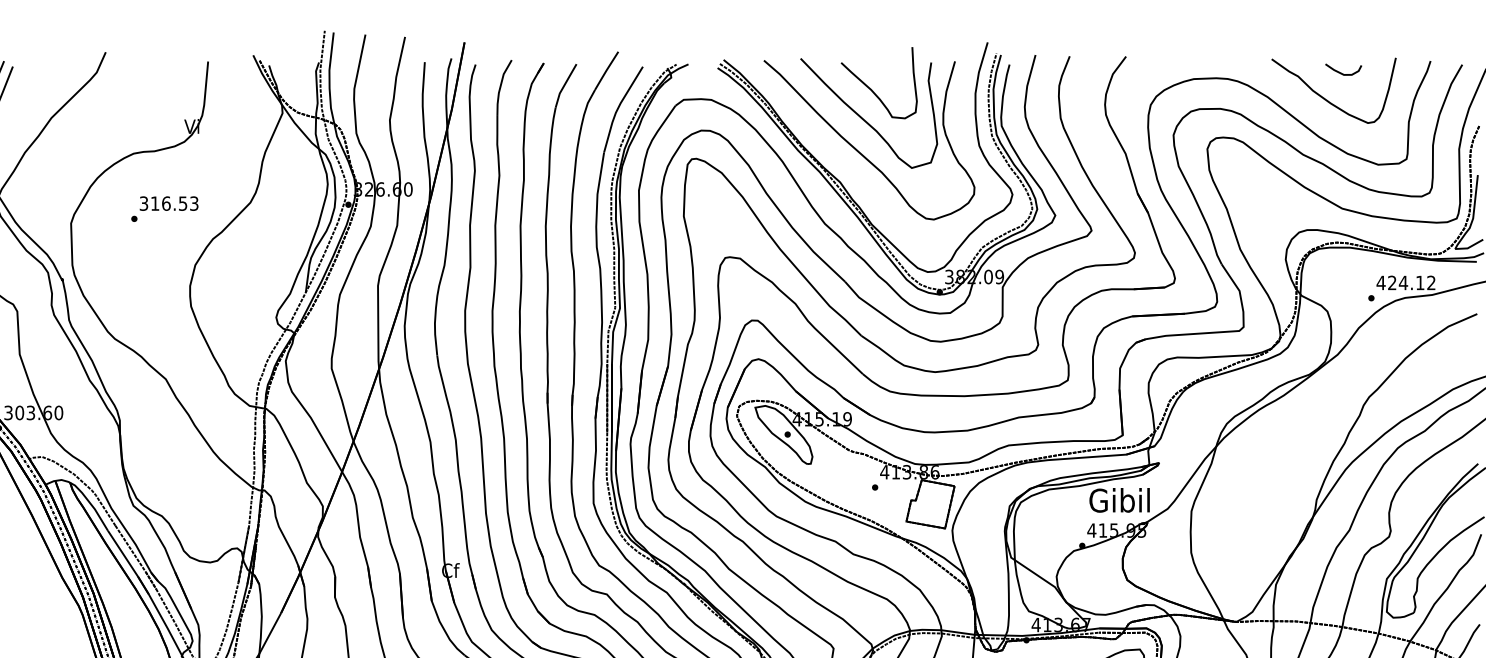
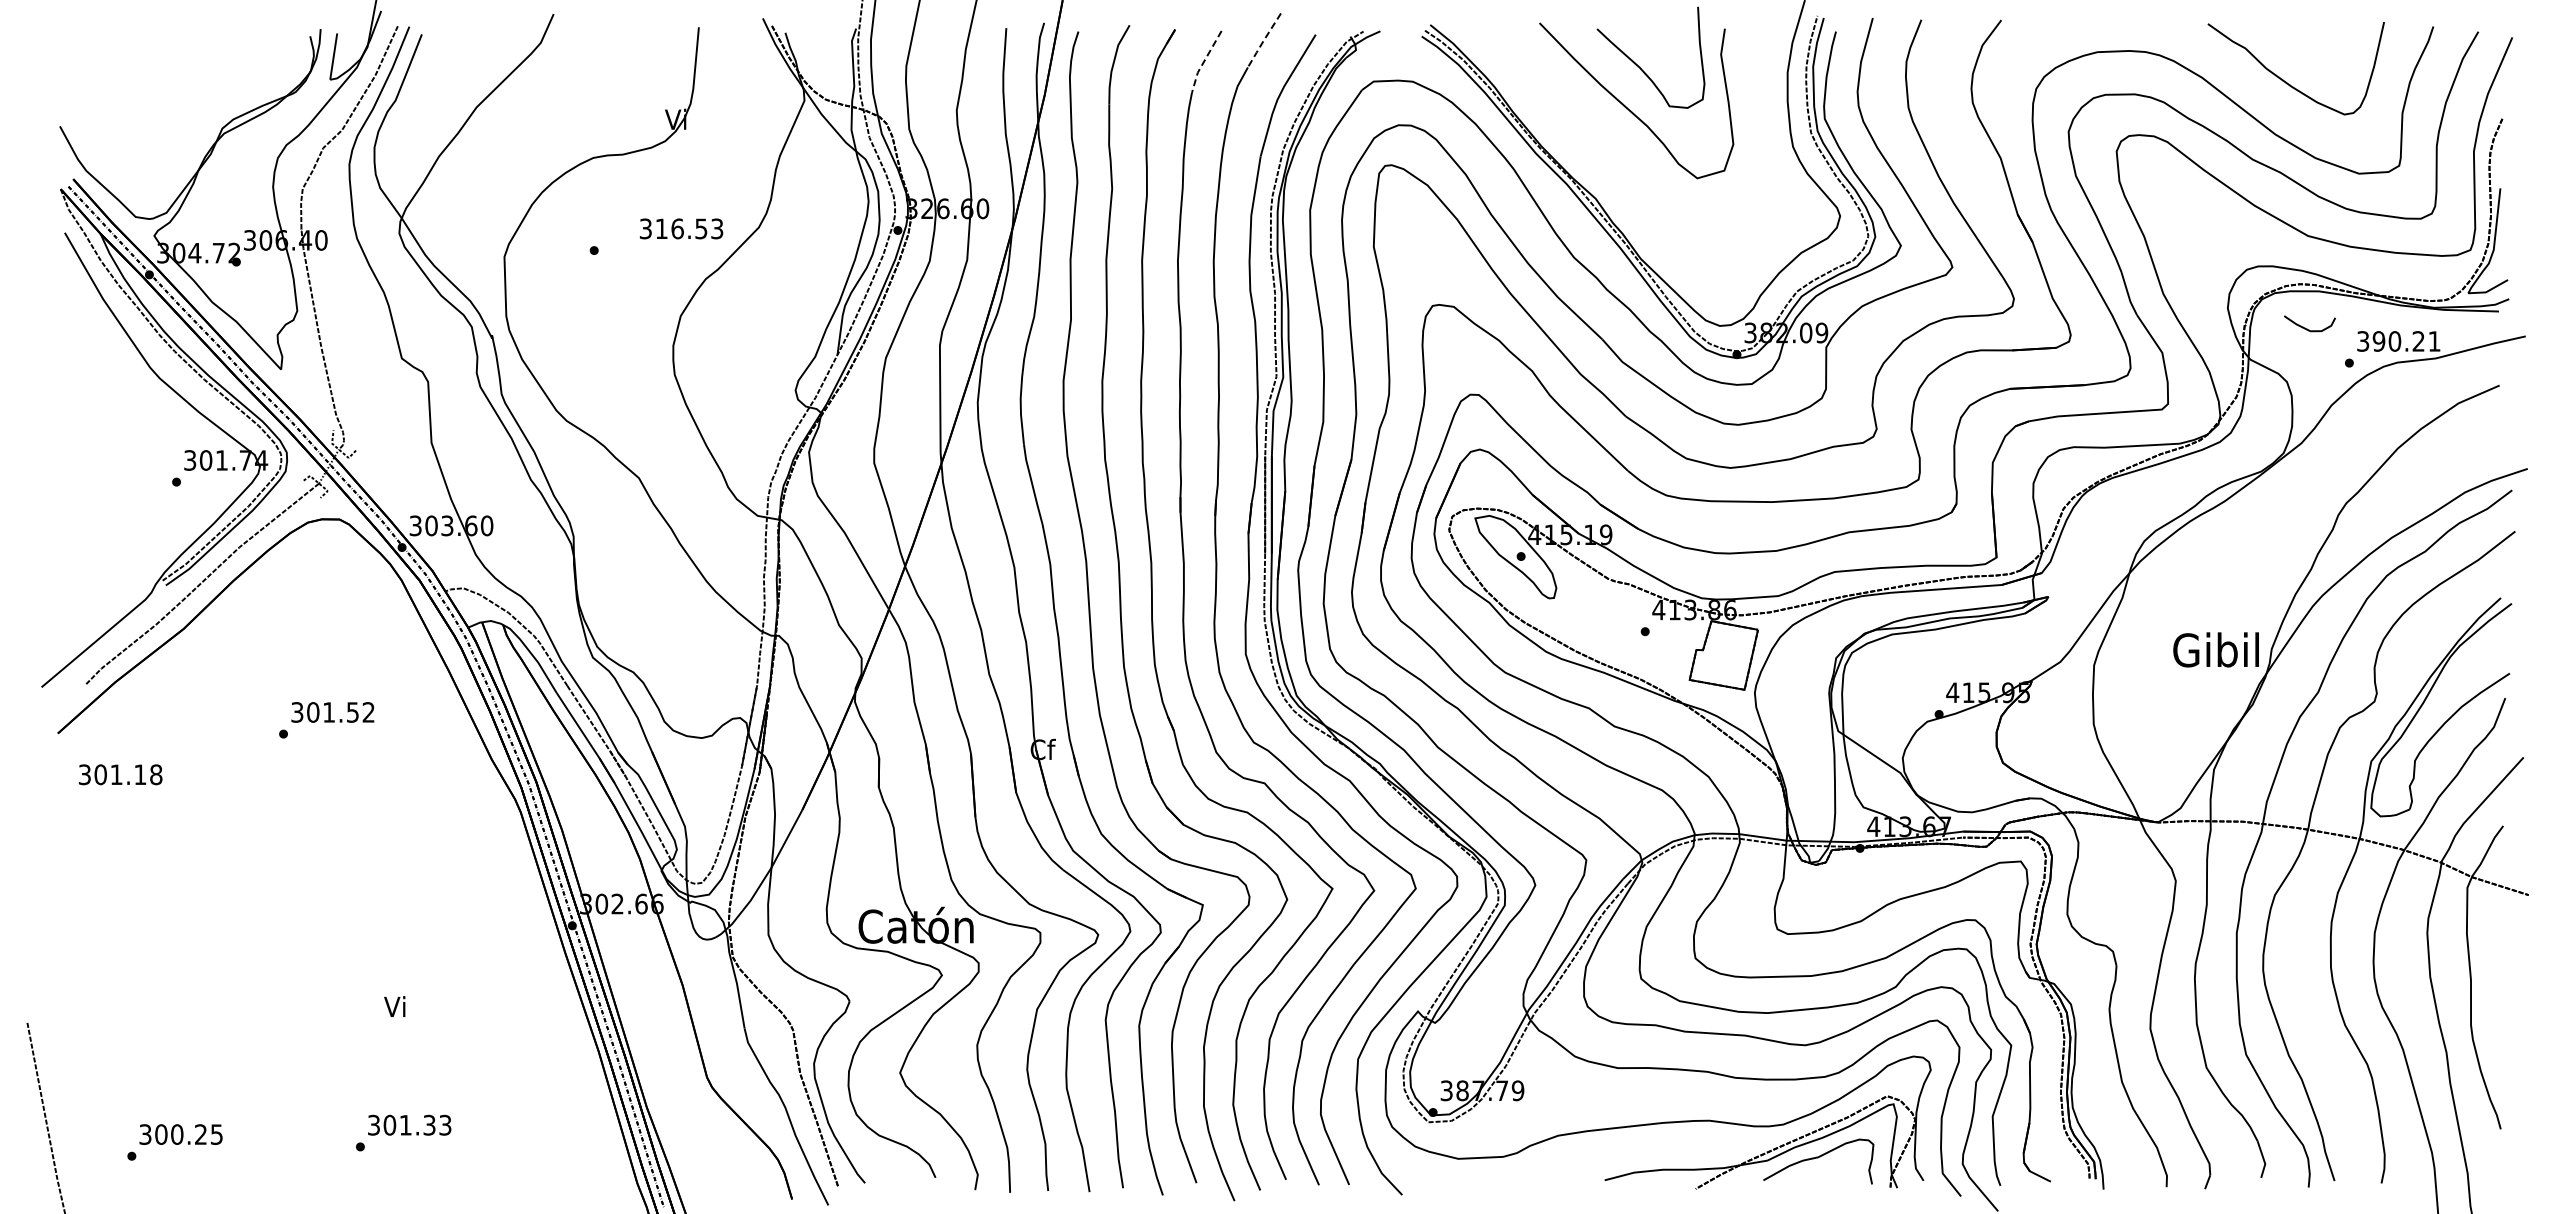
line: (606, 70) -> (1263, 40), solid -> dashed
curve: (1341, 72) -> (2307, 328), moved
line: (564, 85) -> (1204, 61), solid -> dashed
curve: (858, 150) -> (1621, 153), removed
text: (169, 203) -> (681, 228), moved
text: (1406, 283) -> (2398, 341), 424.12 -> 390.21
text: (1119, 500) -> (2215, 649), moved

